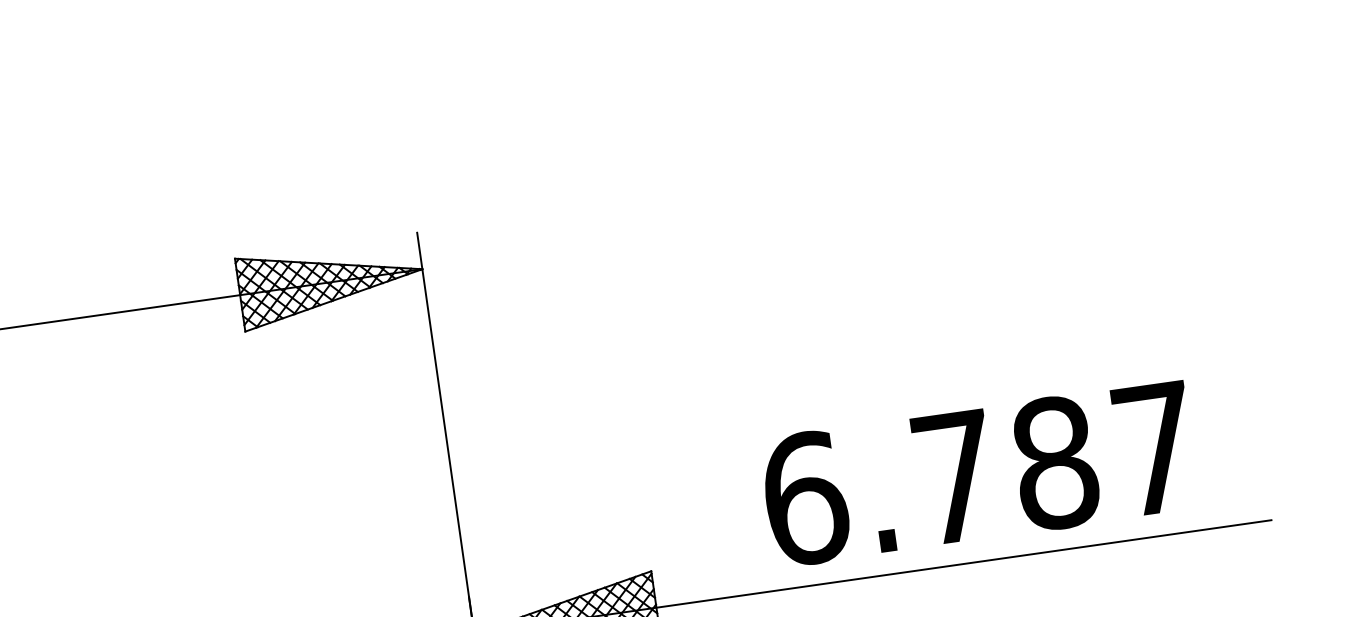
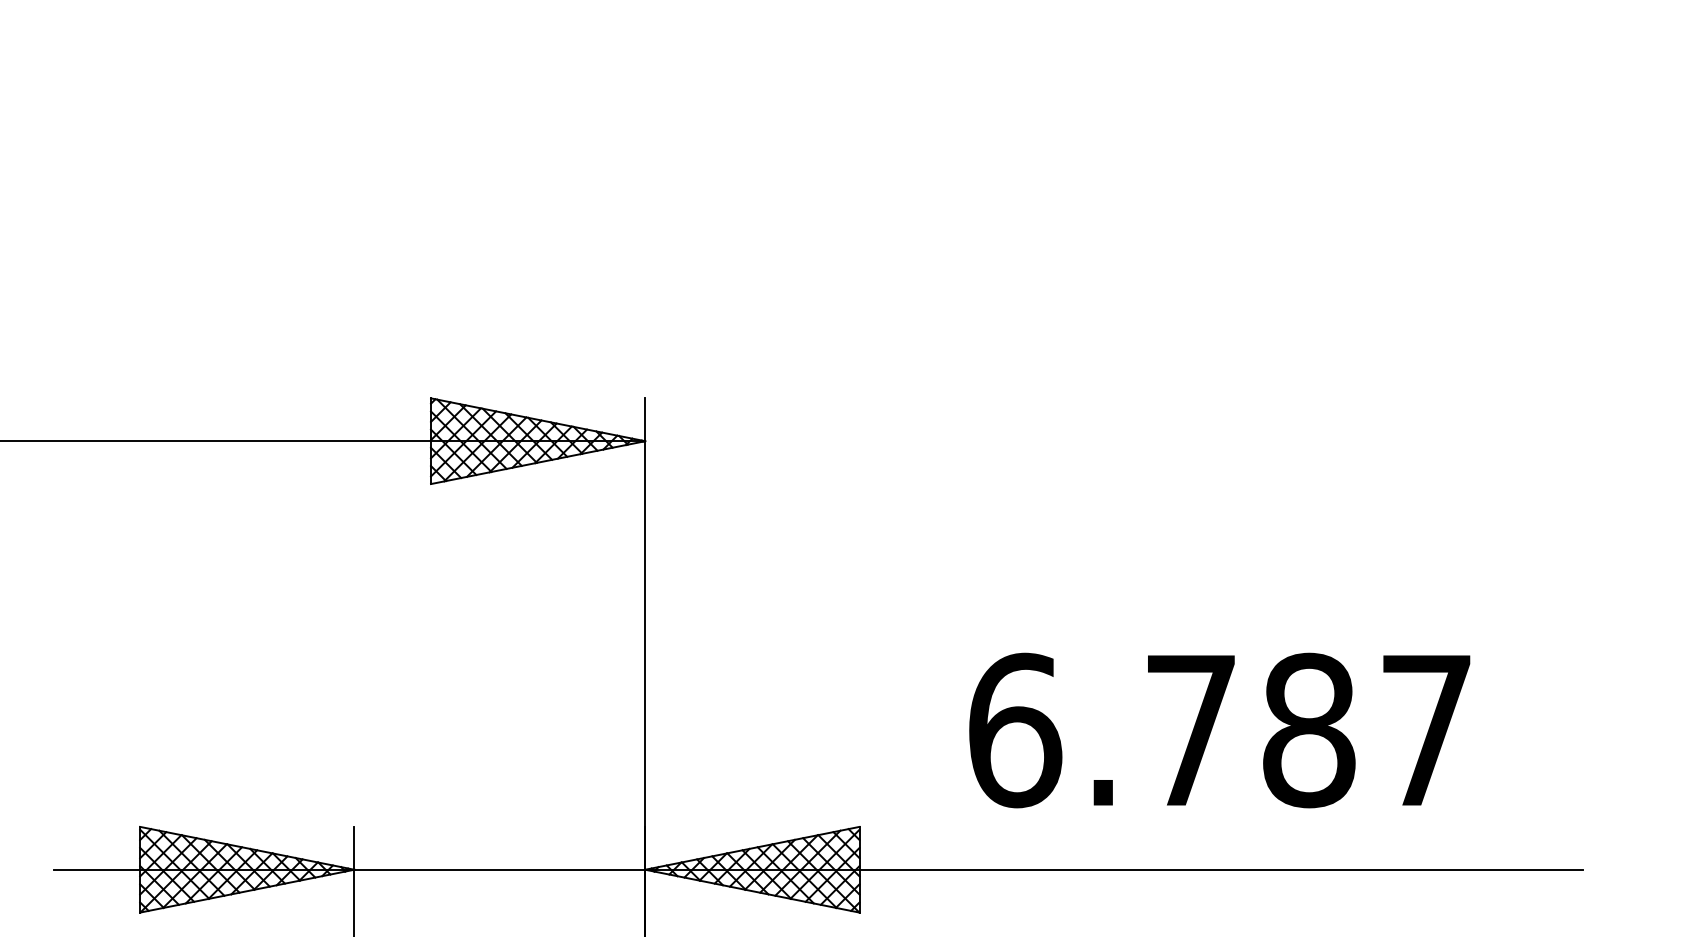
text: (979, 473) -> (1219, 730), moved

